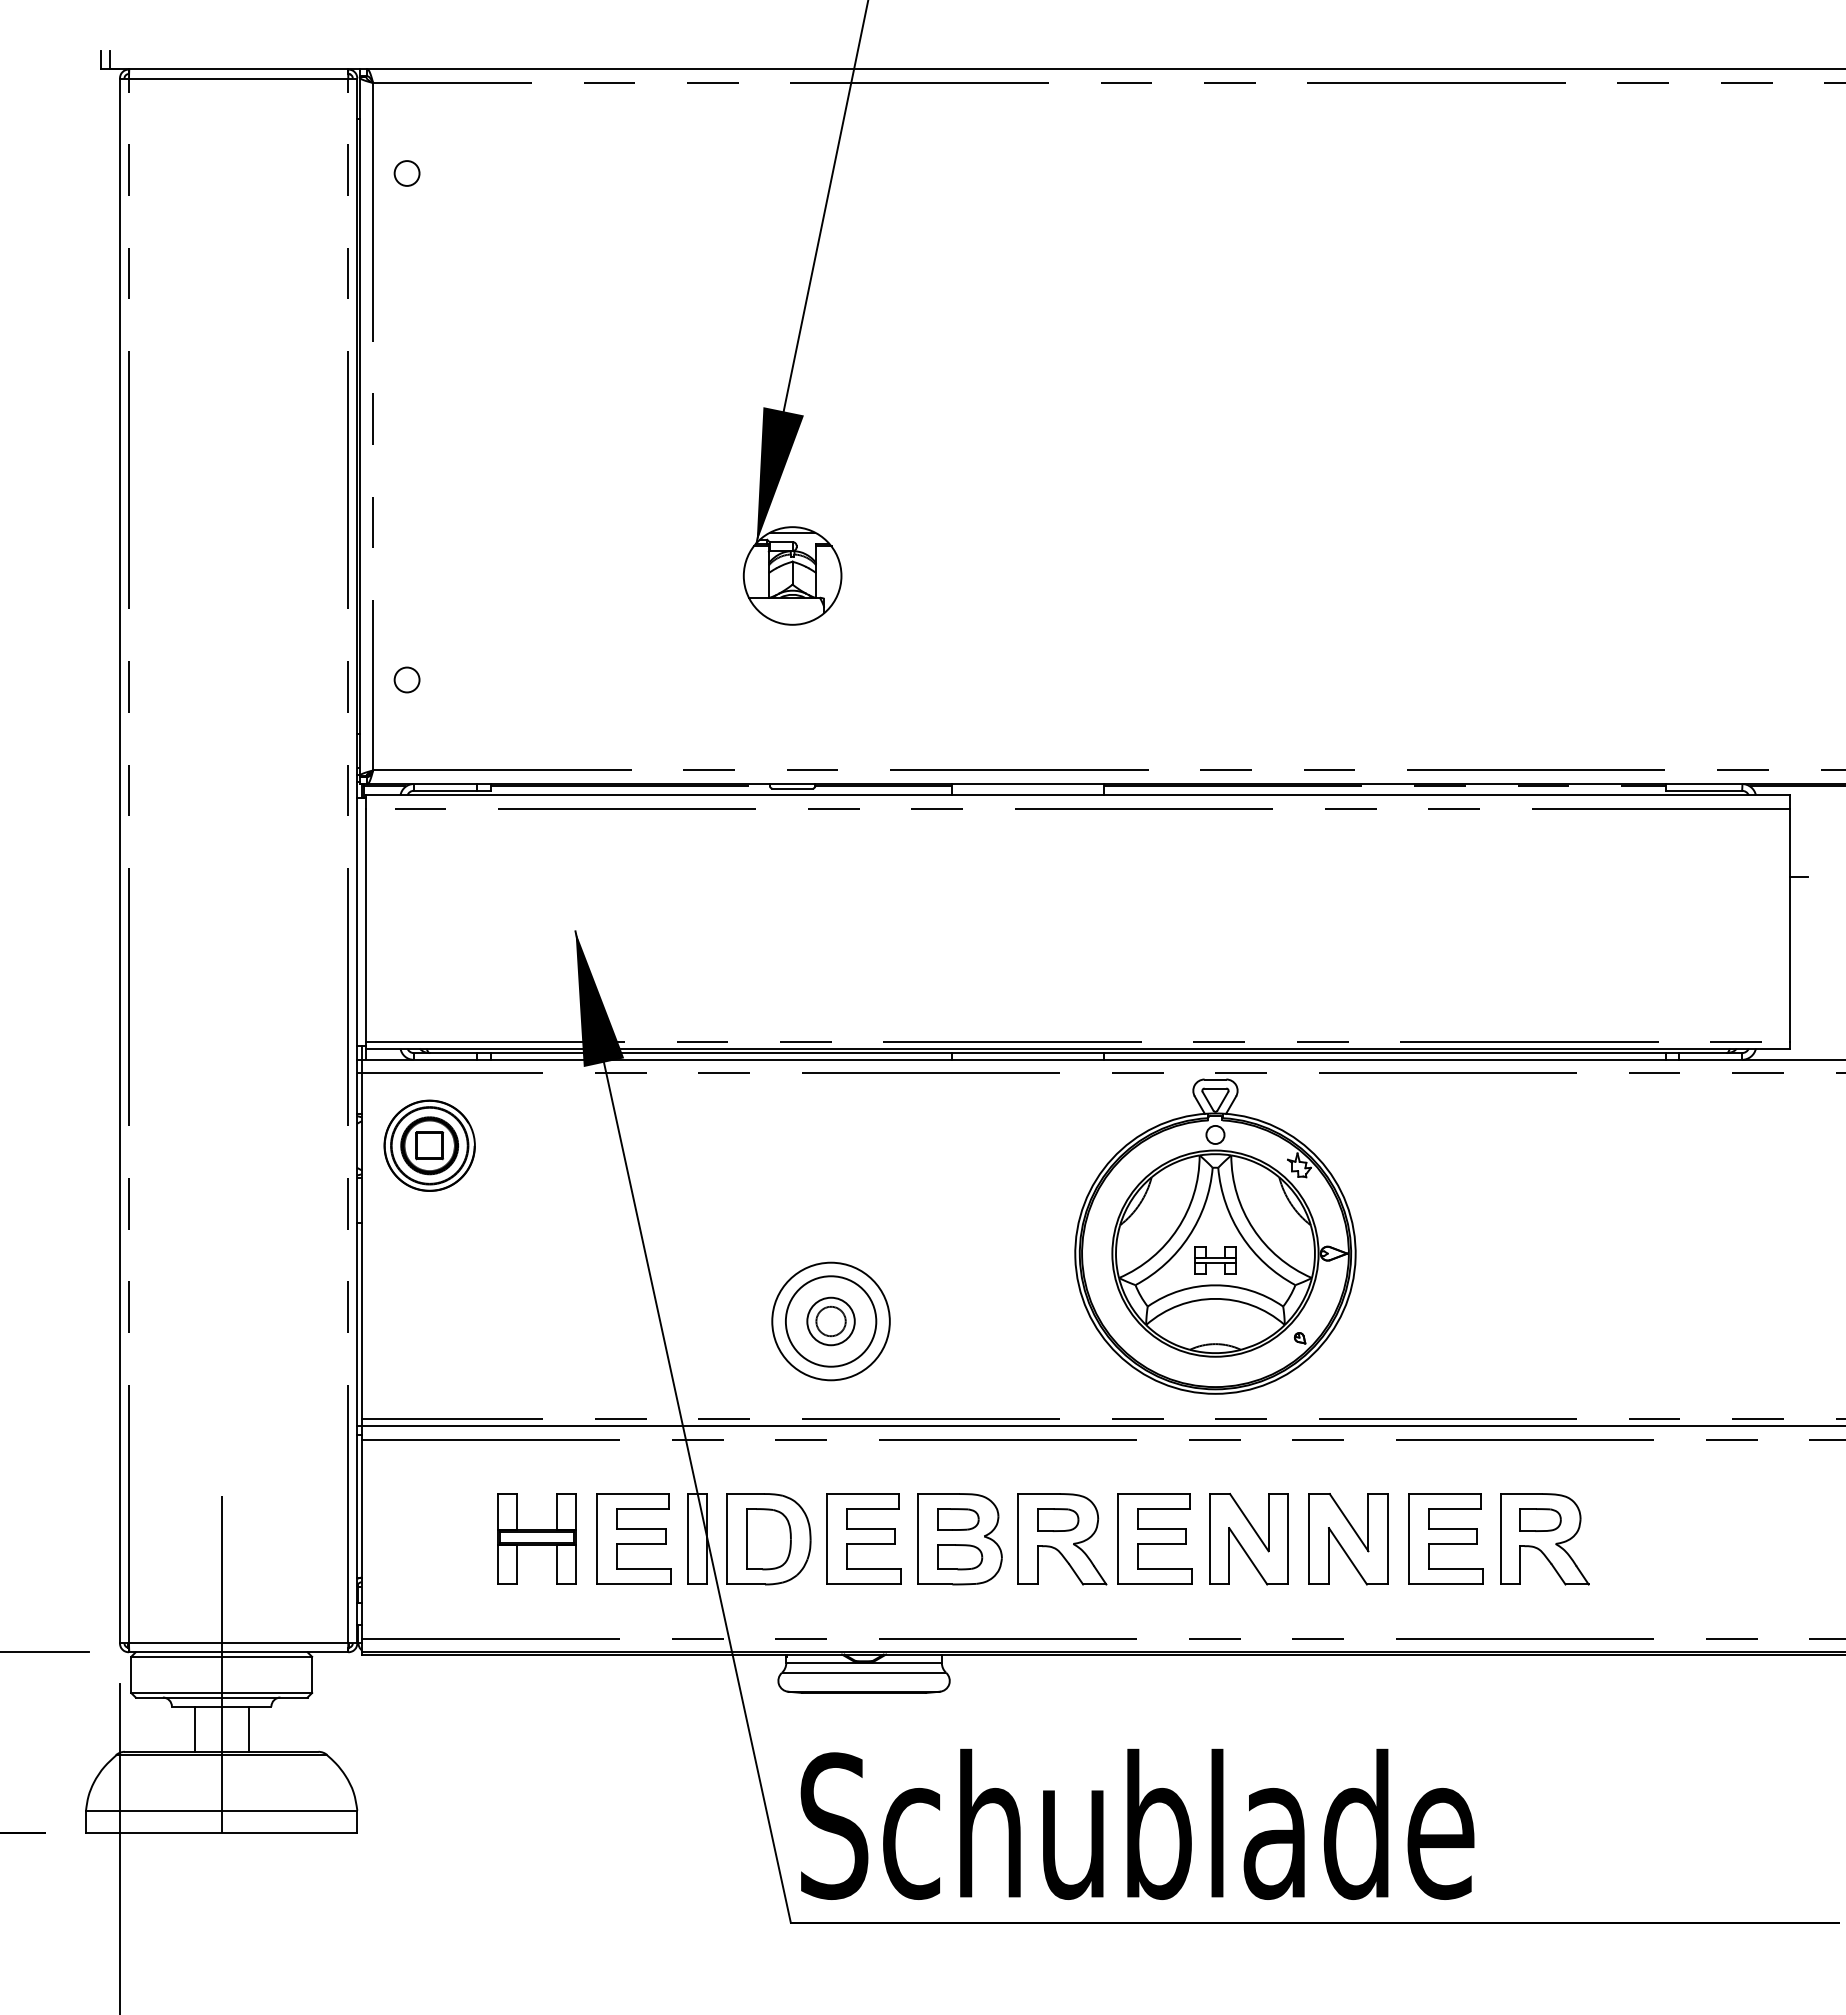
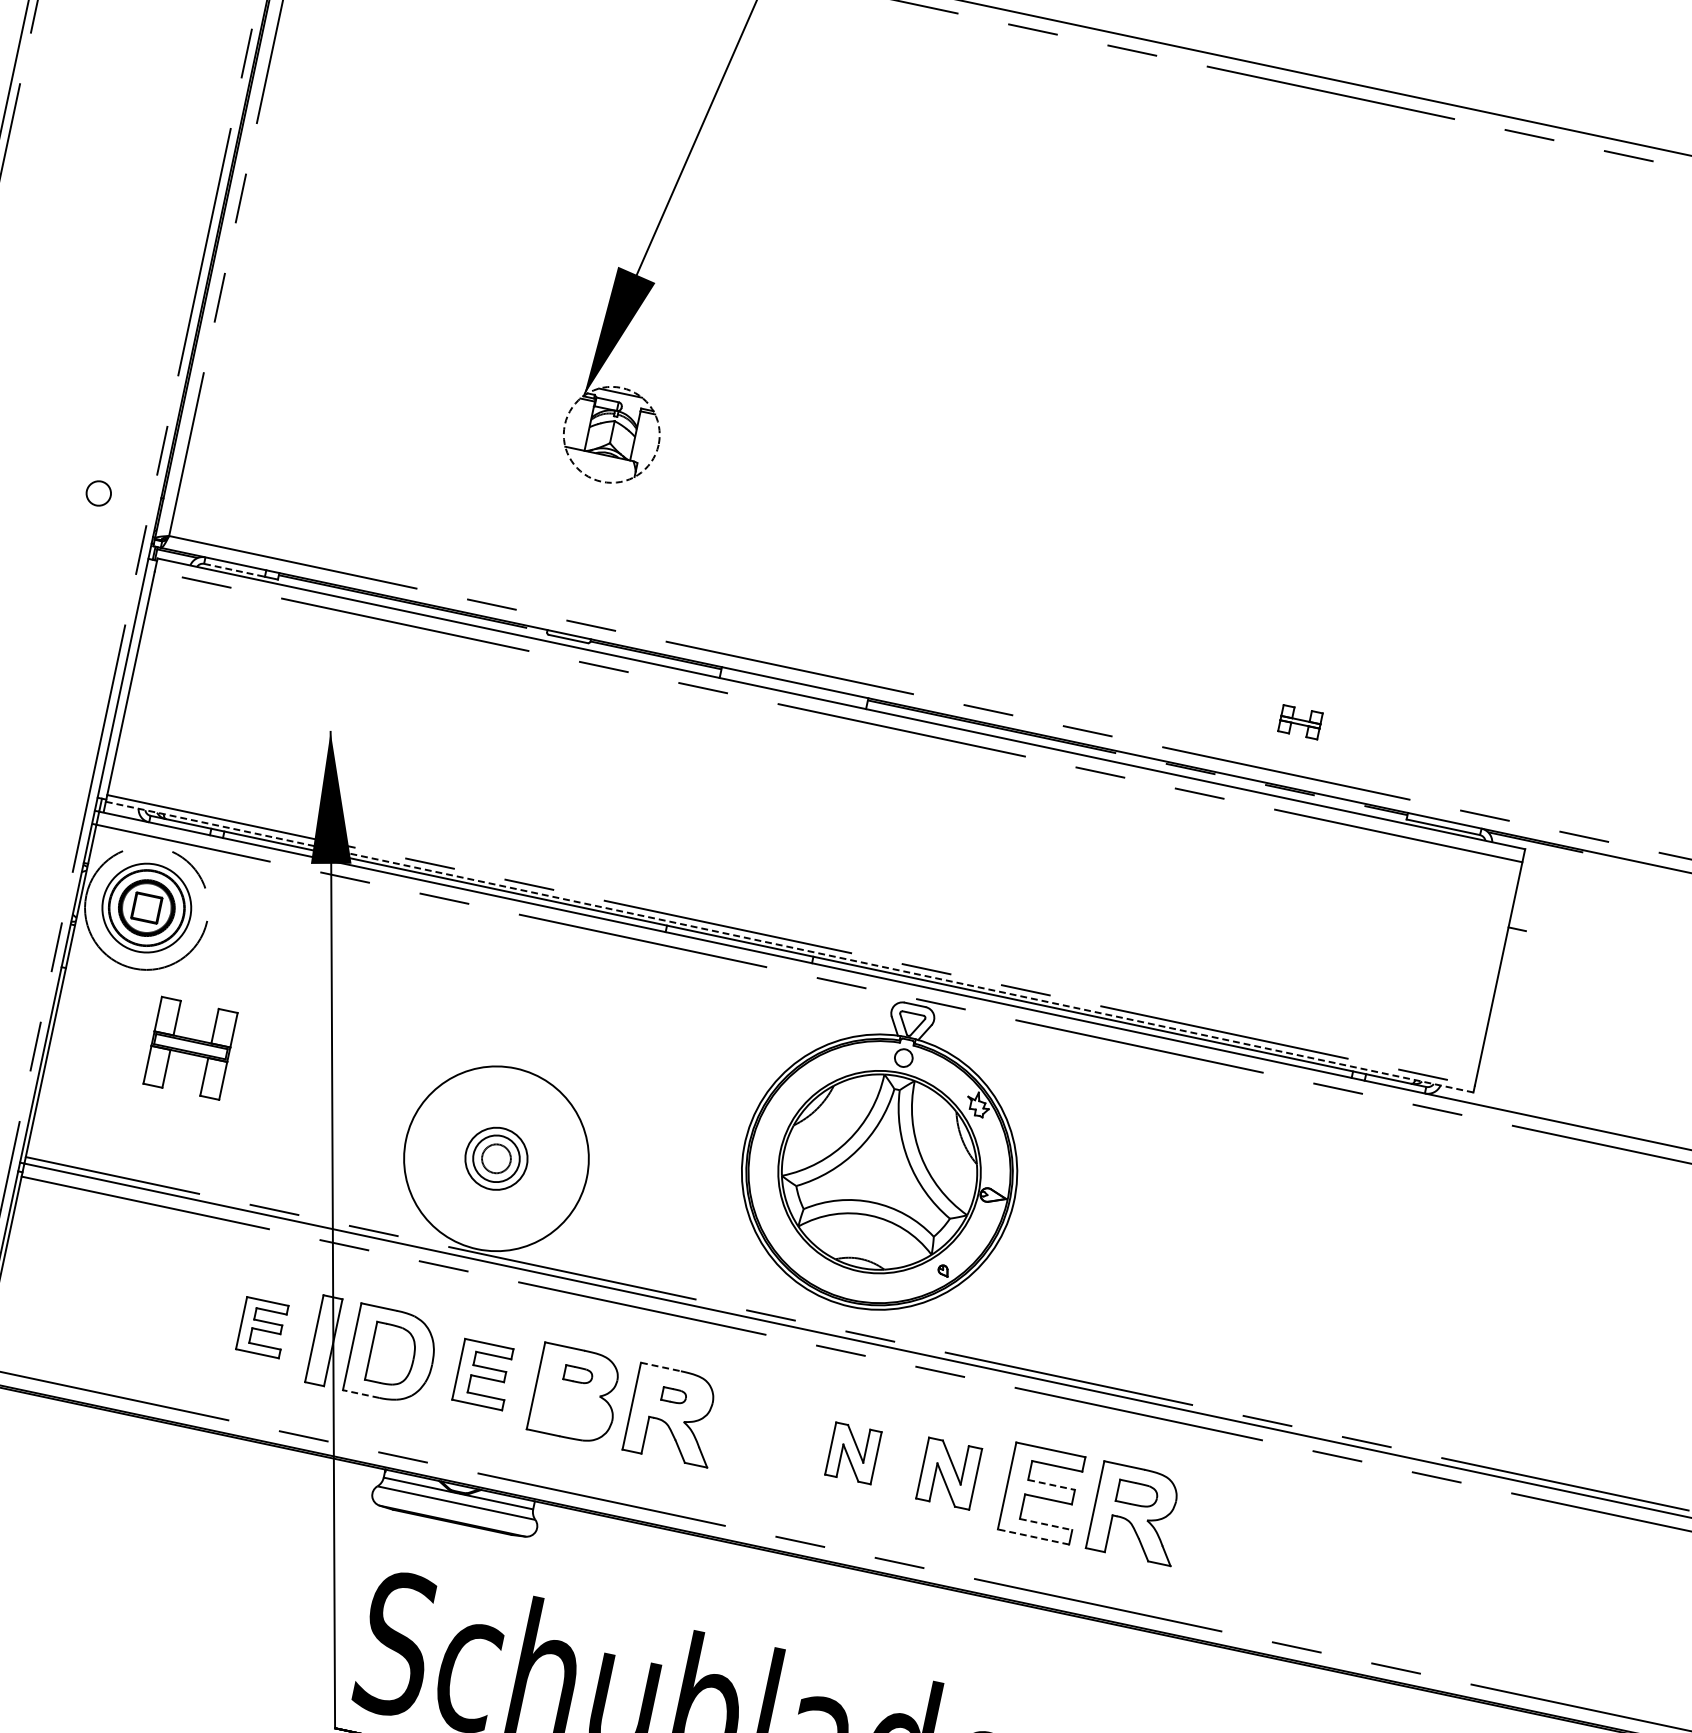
circle: (792, 575) -> (611, 434), solid -> dashed
circle: (406, 679) -> (98, 492), moved
line: (445, 790) -> (234, 570), solid -> dashed
line: (1078, 1048) -> (789, 947), solid -> dashed
circle: (429, 1145) -> (146, 907), size x1.4
part: (1215, 1260) -> (1300, 722), moved
circle: (830, 1321) -> (495, 1158), size x0.7
circle: (830, 1321) -> (495, 1158), size x1.6
line: (1038, 1494) -> (660, 1367), solid -> dashed
part: (958, 1519) -> (578, 1375), size x0.7
part: (1058, 1519) -> (674, 1395), size x0.6
line: (1453, 1528) -> (1052, 1484), solid -> dashed
part: (536, 1538) -> (190, 1047), moved
part: (633, 1538) -> (262, 1326), size x0.6
part: (863, 1538) -> (483, 1373), size x0.7
part: (1154, 1538) -> (762, 1433), removed
part: (1248, 1539) -> (852, 1453), size x0.6
part: (1348, 1539) -> (948, 1473), size x0.7
part: (960, 1557) -> (572, 1411), removed
line: (1456, 1569) -> (1046, 1524), solid -> dashed
line: (746, 1584) -> (361, 1394), solid -> dashed
line: (1445, 1584) -> (1032, 1536), solid -> dashed

